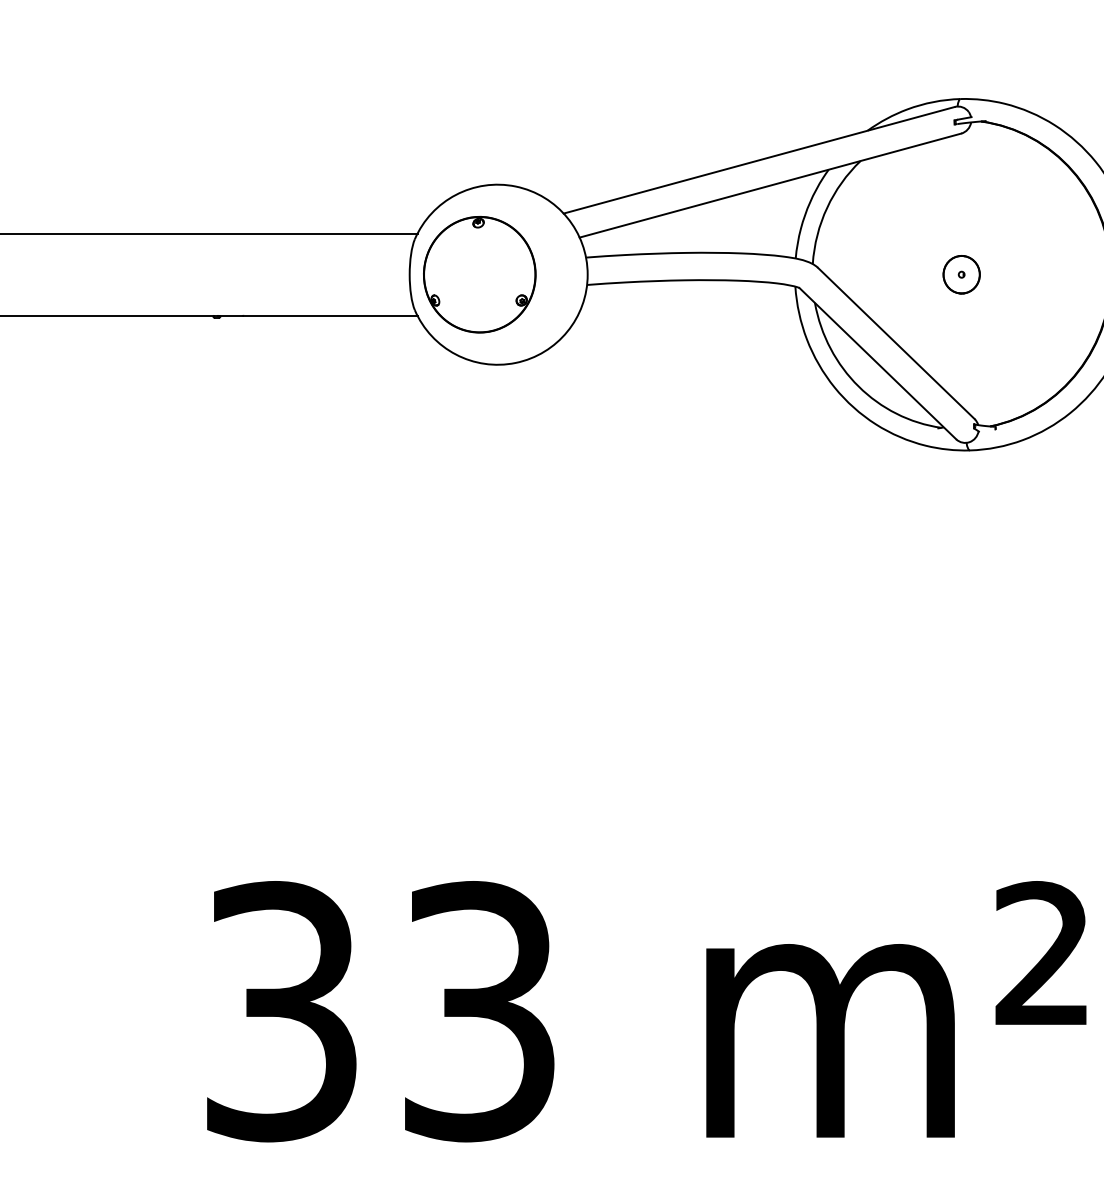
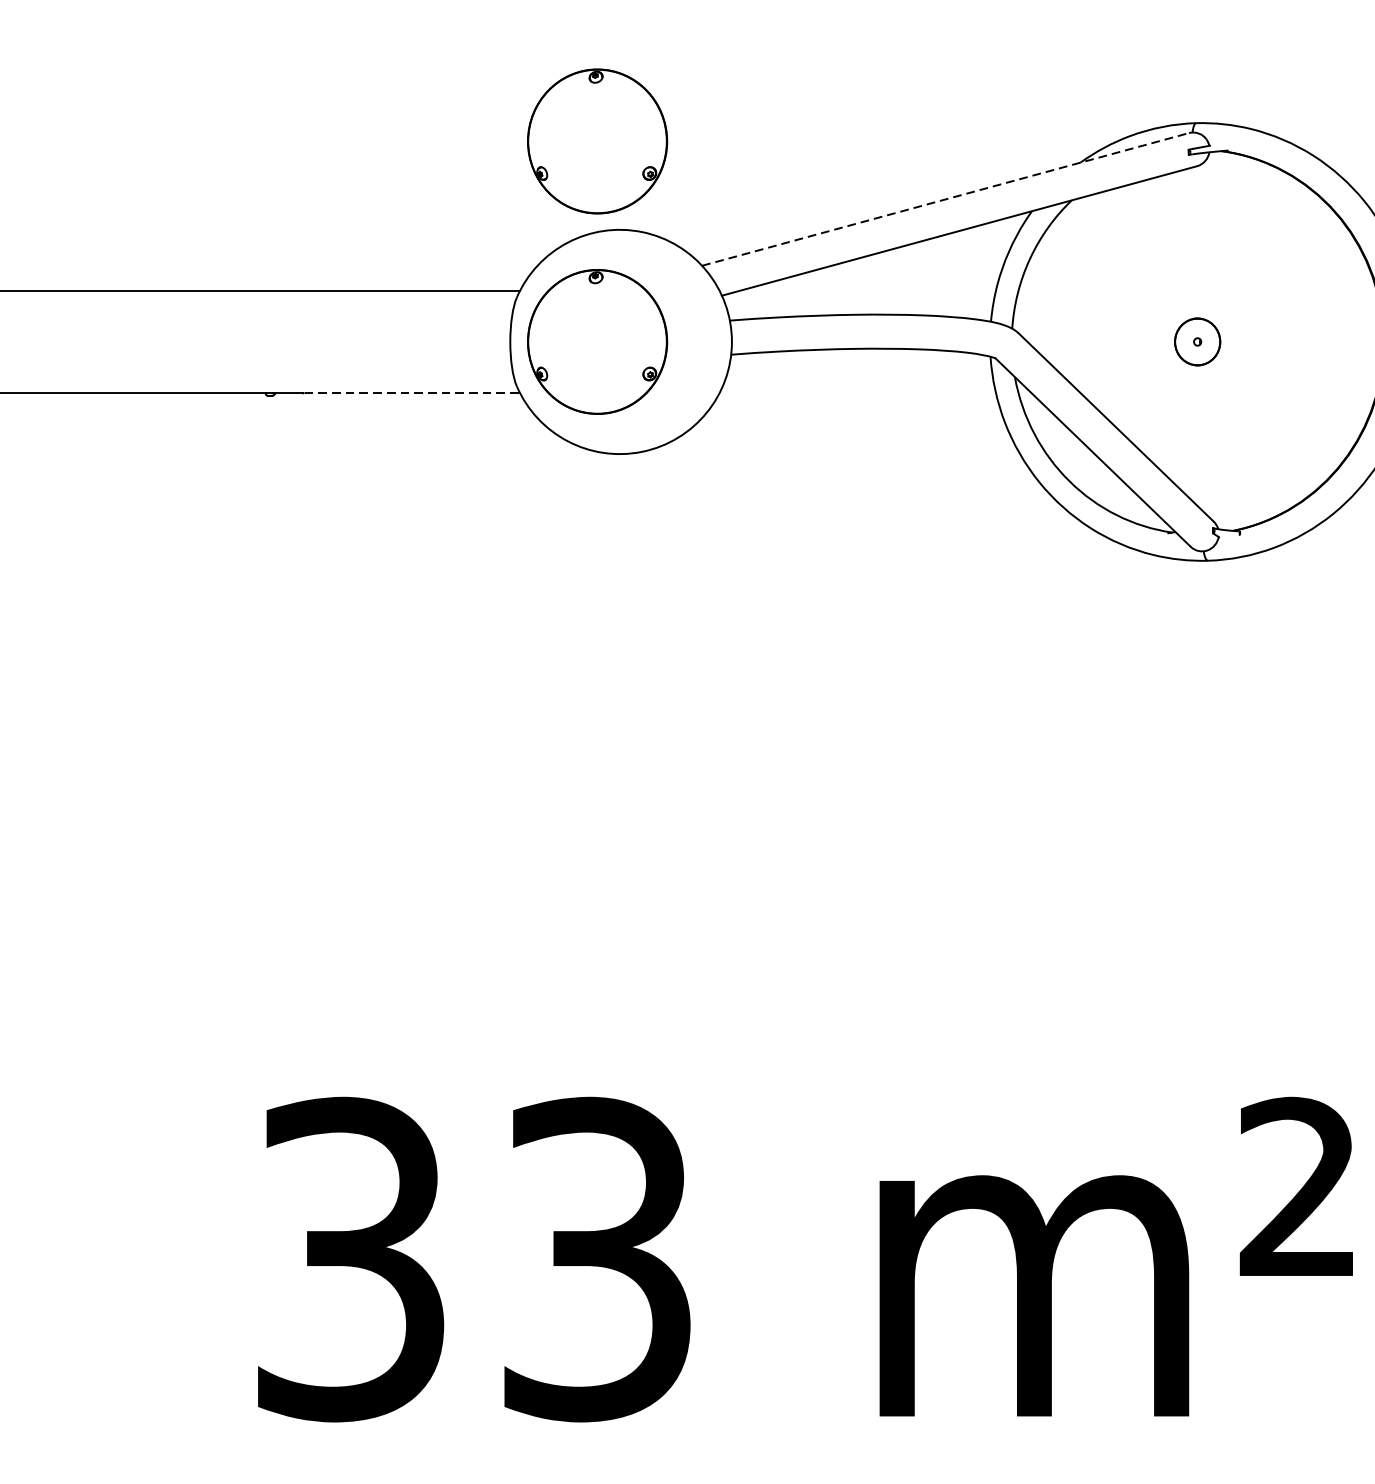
part: (479, 113) -> (597, 141), added
line: (759, 160) -> (945, 199), solid -> dashed
line: (331, 315) -> (412, 392), solid -> dashed

